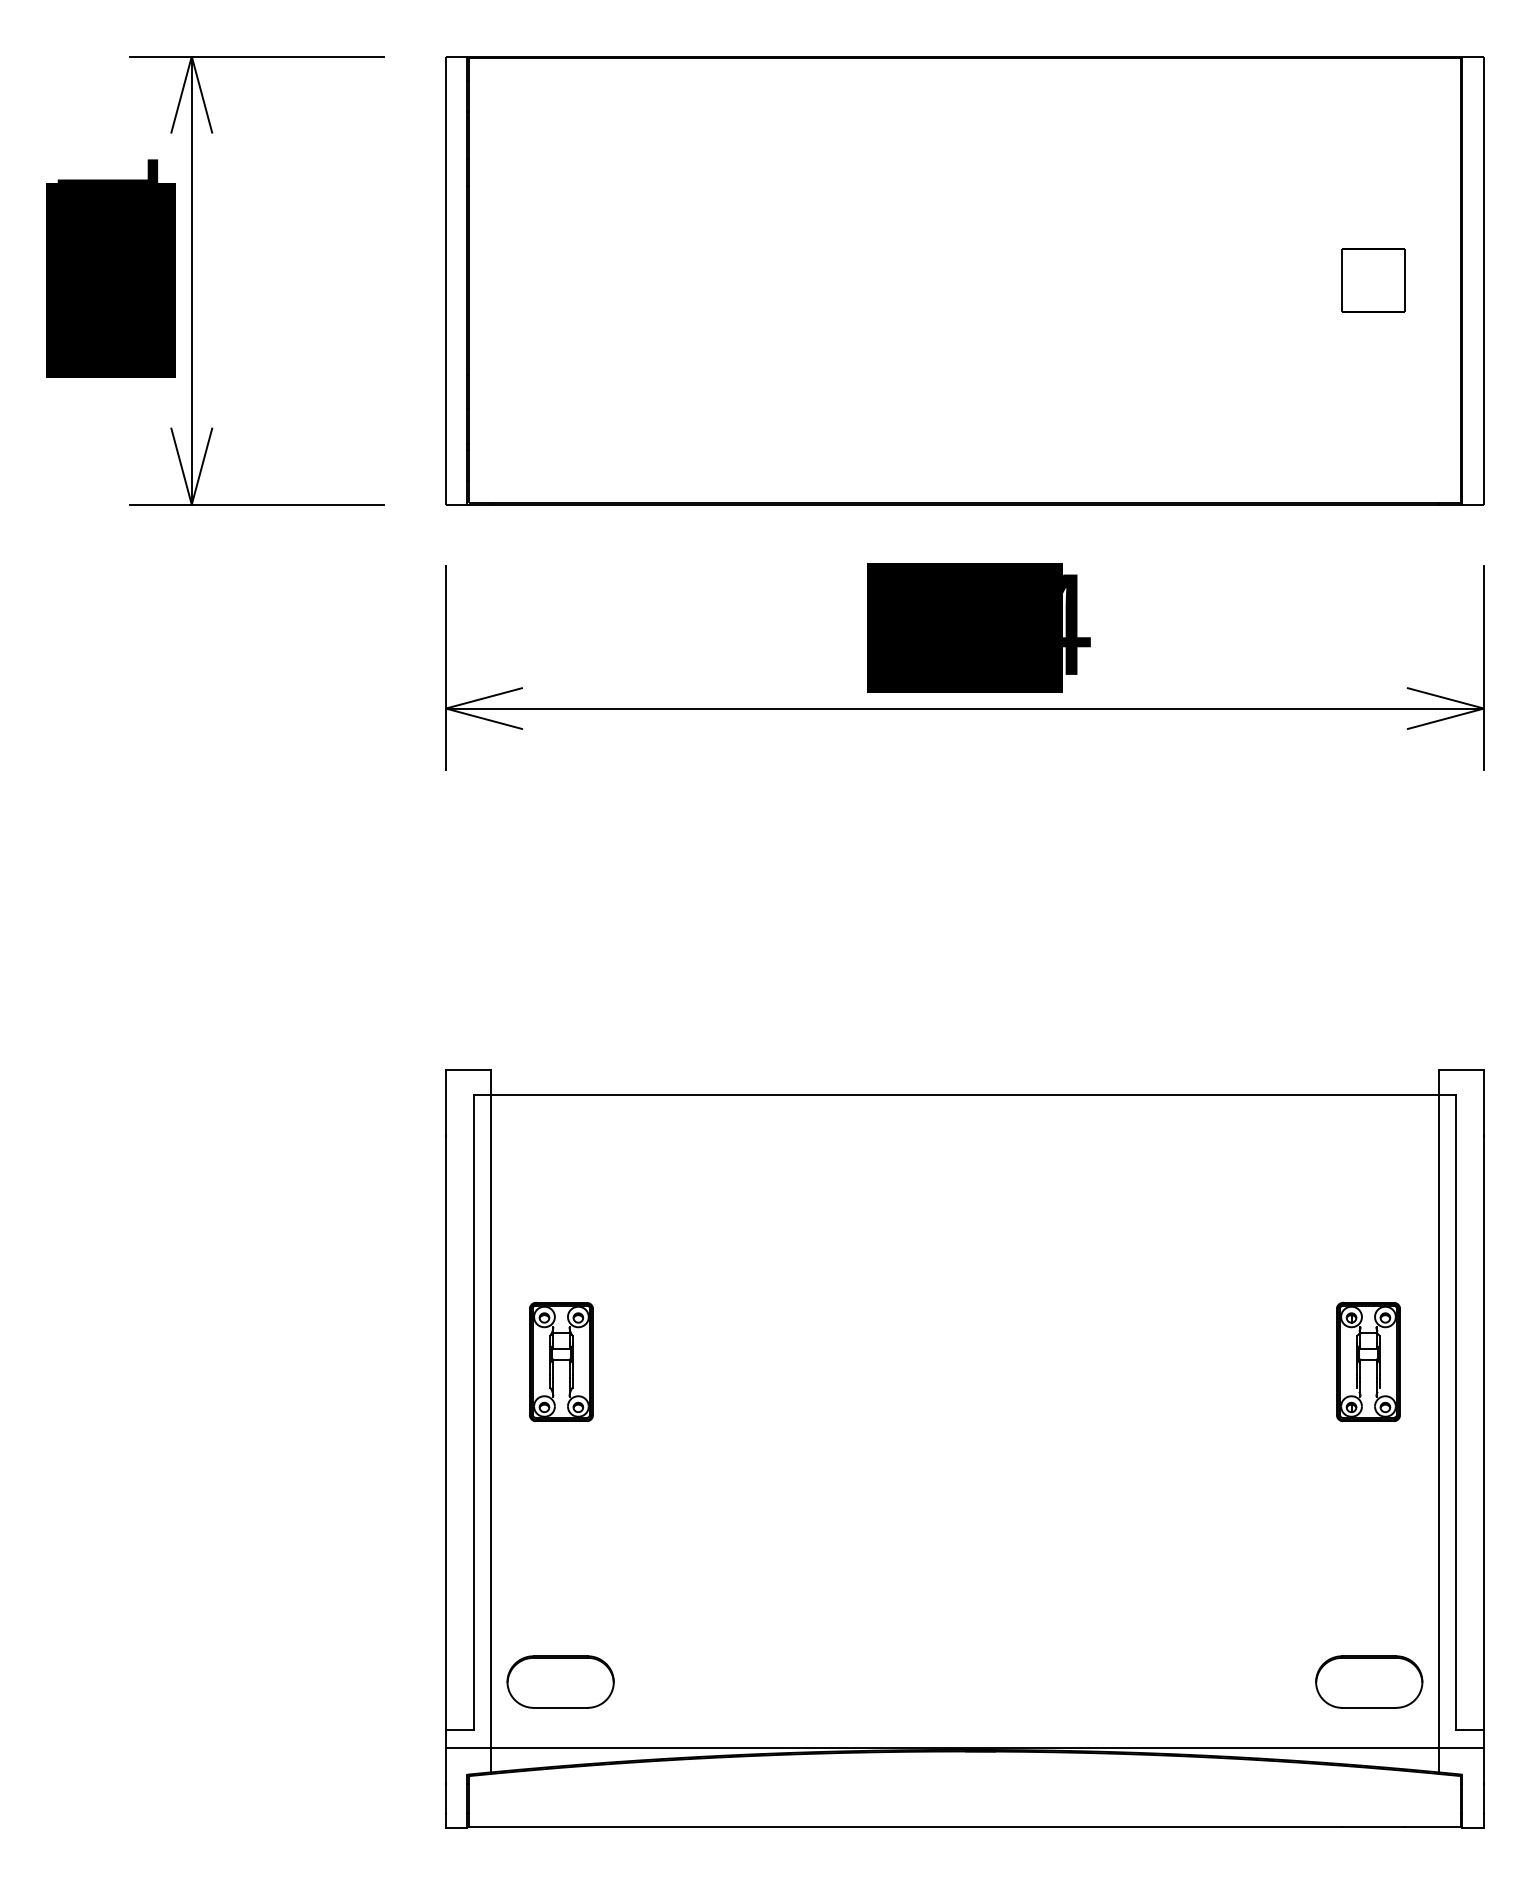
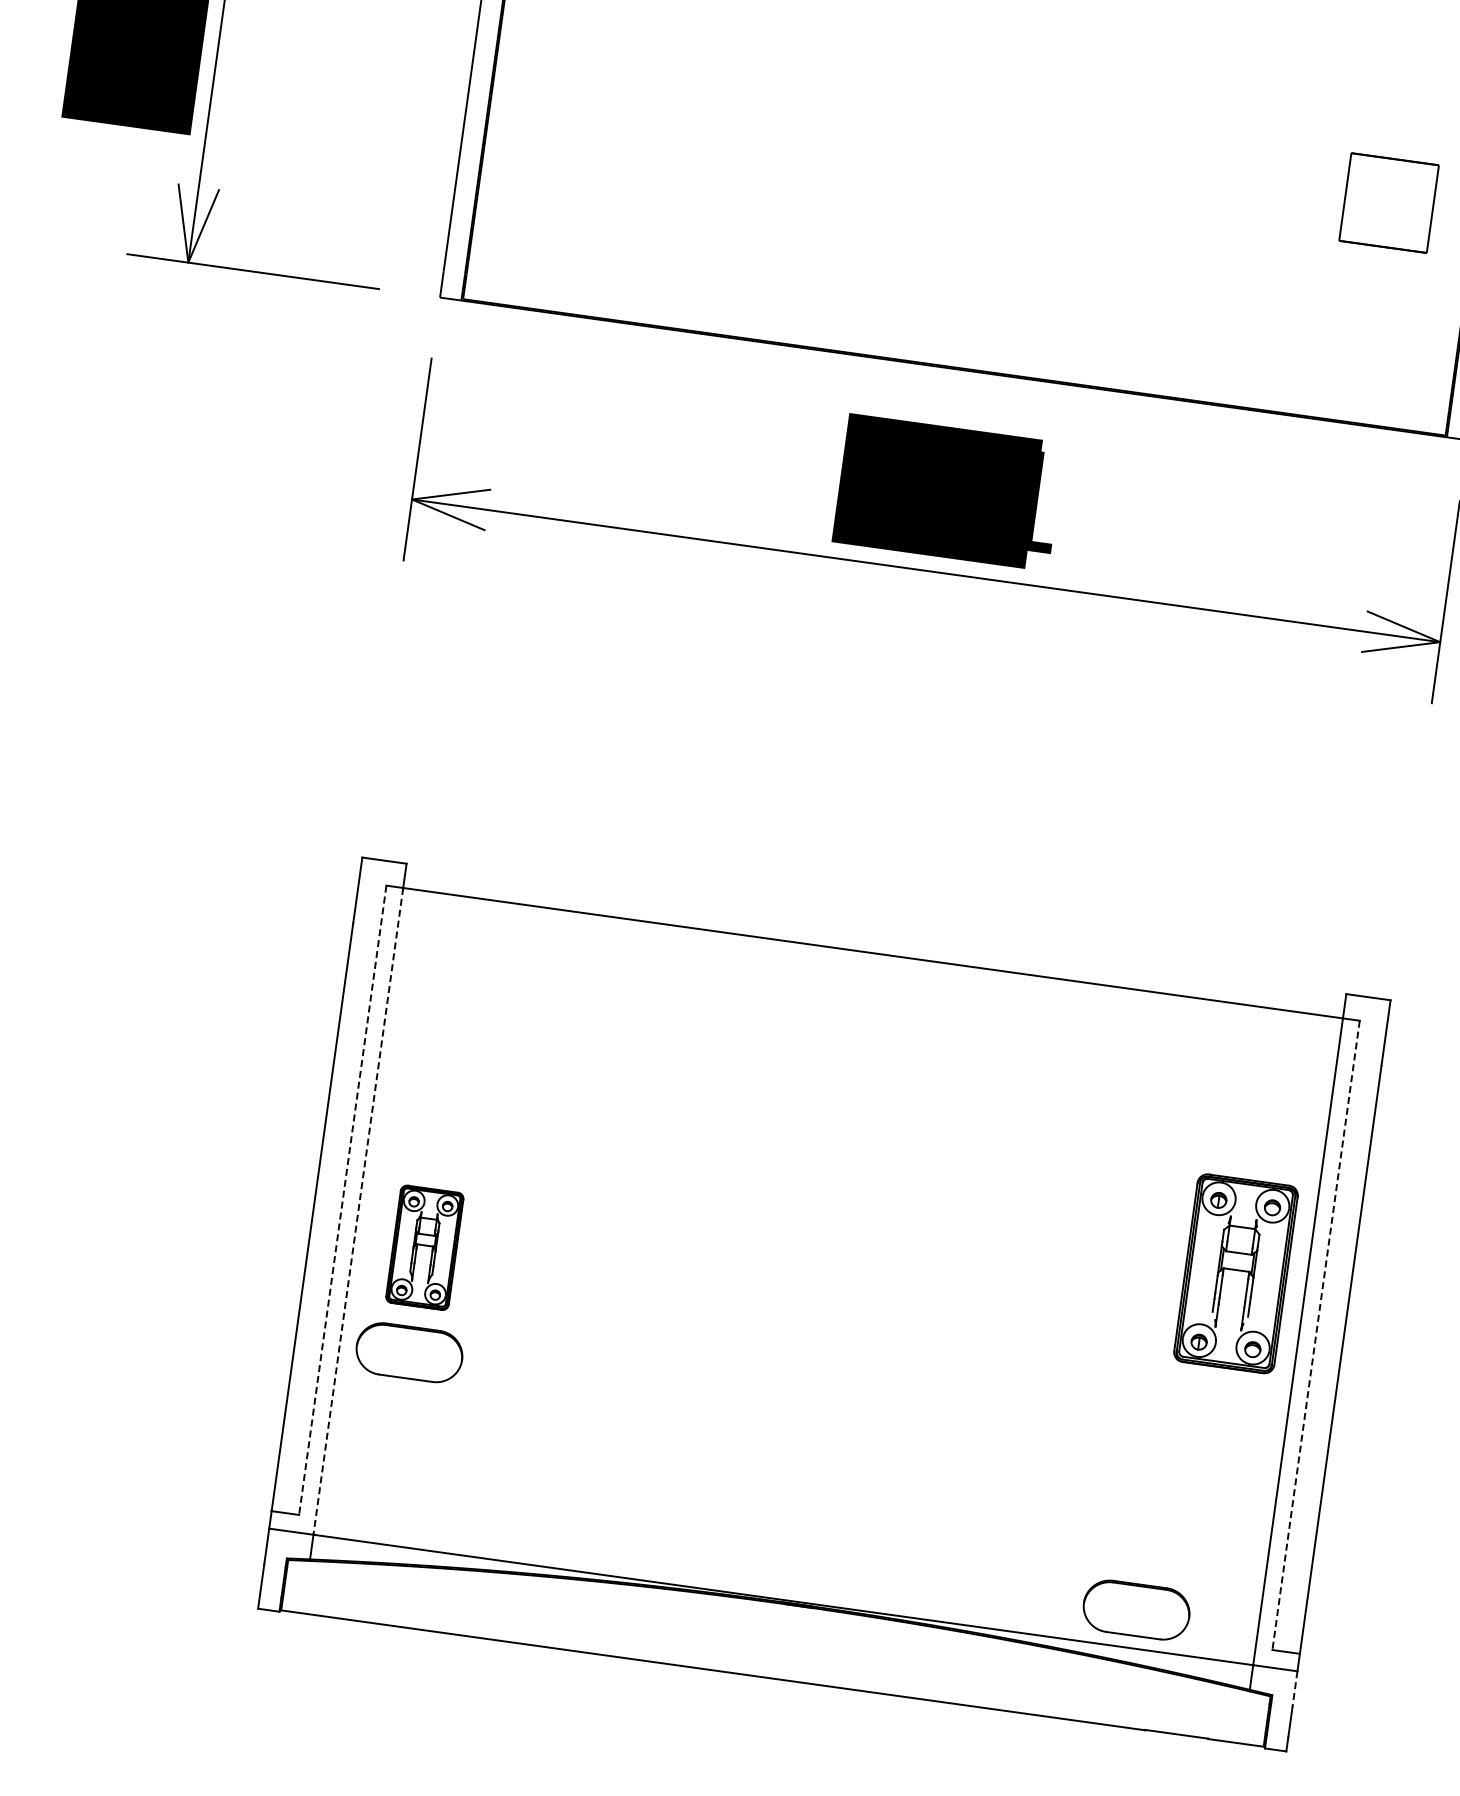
part: (1373, 280) -> (1389, 202), size x1.4
text: (1076, 624) -> (1048, 502), 674 -> 941
part: (561, 1361) -> (424, 1247), moved
part: (1368, 1361) -> (1236, 1273), size x1.6
line: (473, 1412) -> (342, 1200), solid -> dashed
line: (1456, 1412) -> (1316, 1335), solid -> dashed
line: (490, 1421) -> (358, 1211), solid -> dashed
part: (560, 1681) -> (409, 1352), moved
part: (1369, 1681) -> (1136, 1609), moved
line: (1484, 1766) -> (1295, 1690), solid -> dashed

